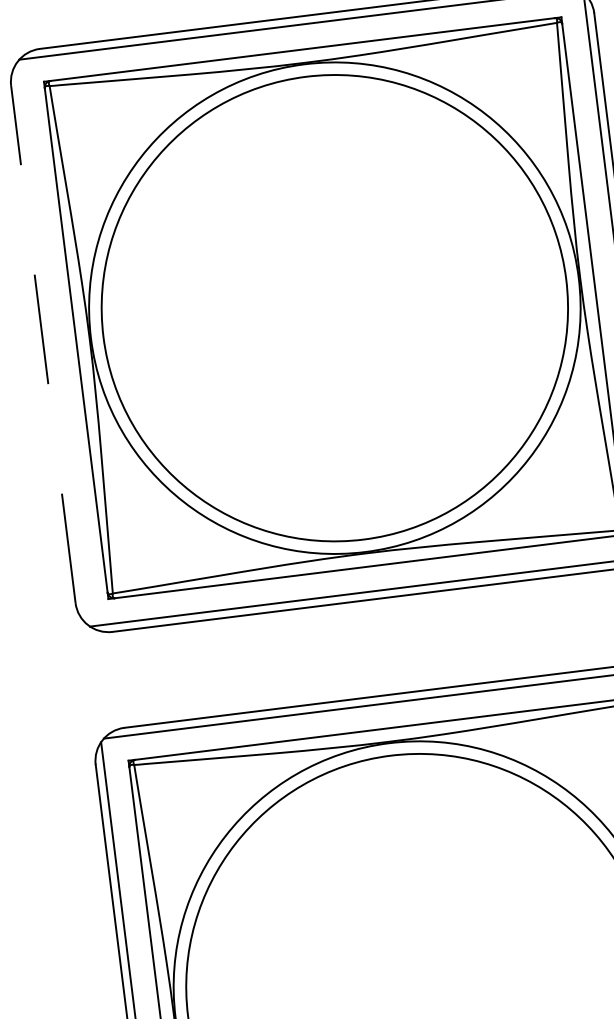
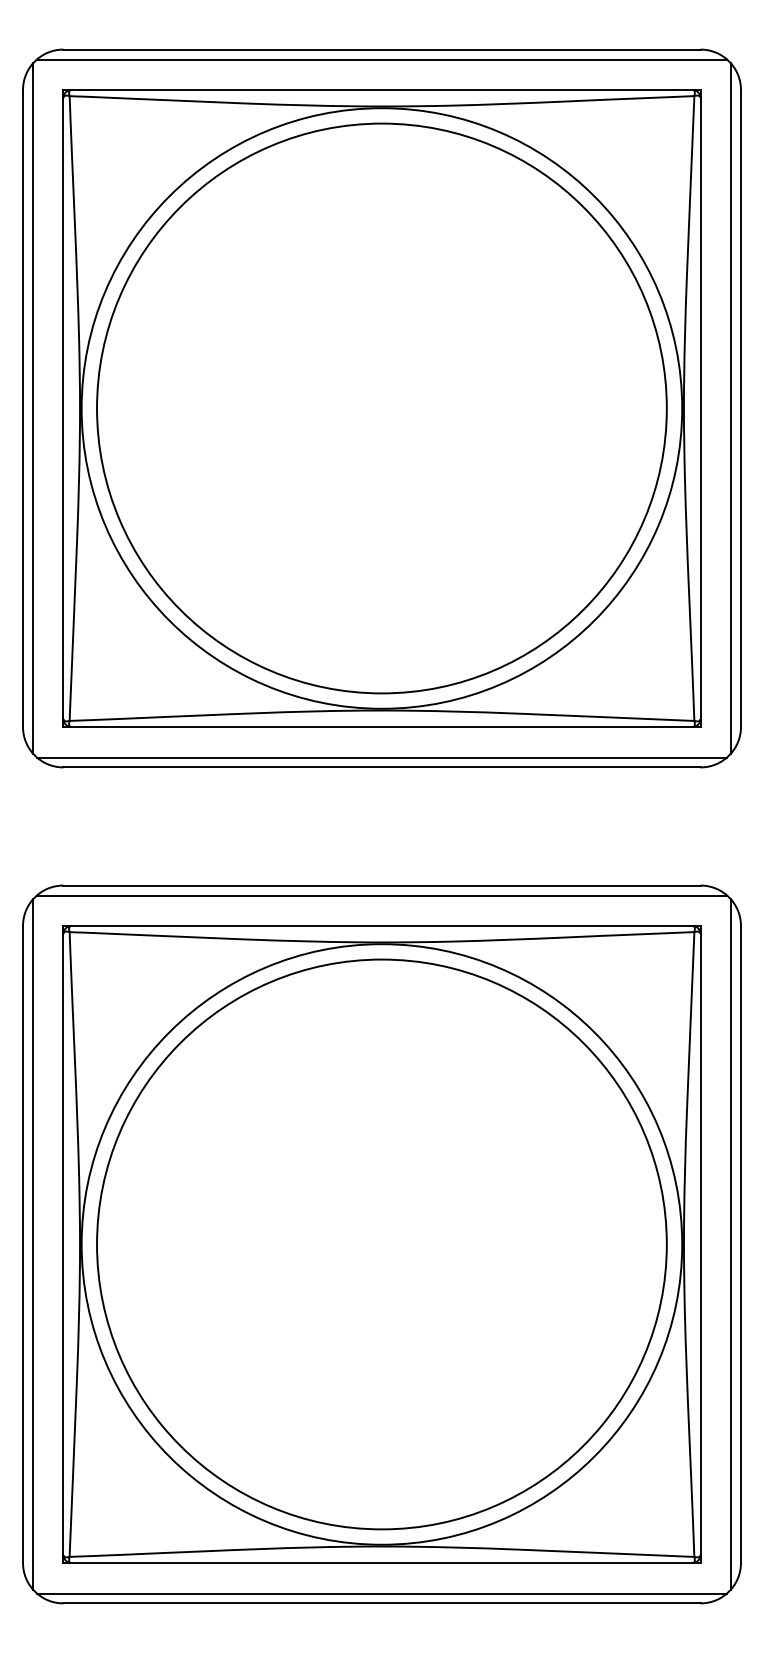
line: (51, 343) -> (32, 408), added
line: (43, 344) -> (23, 408), dashed -> solid

